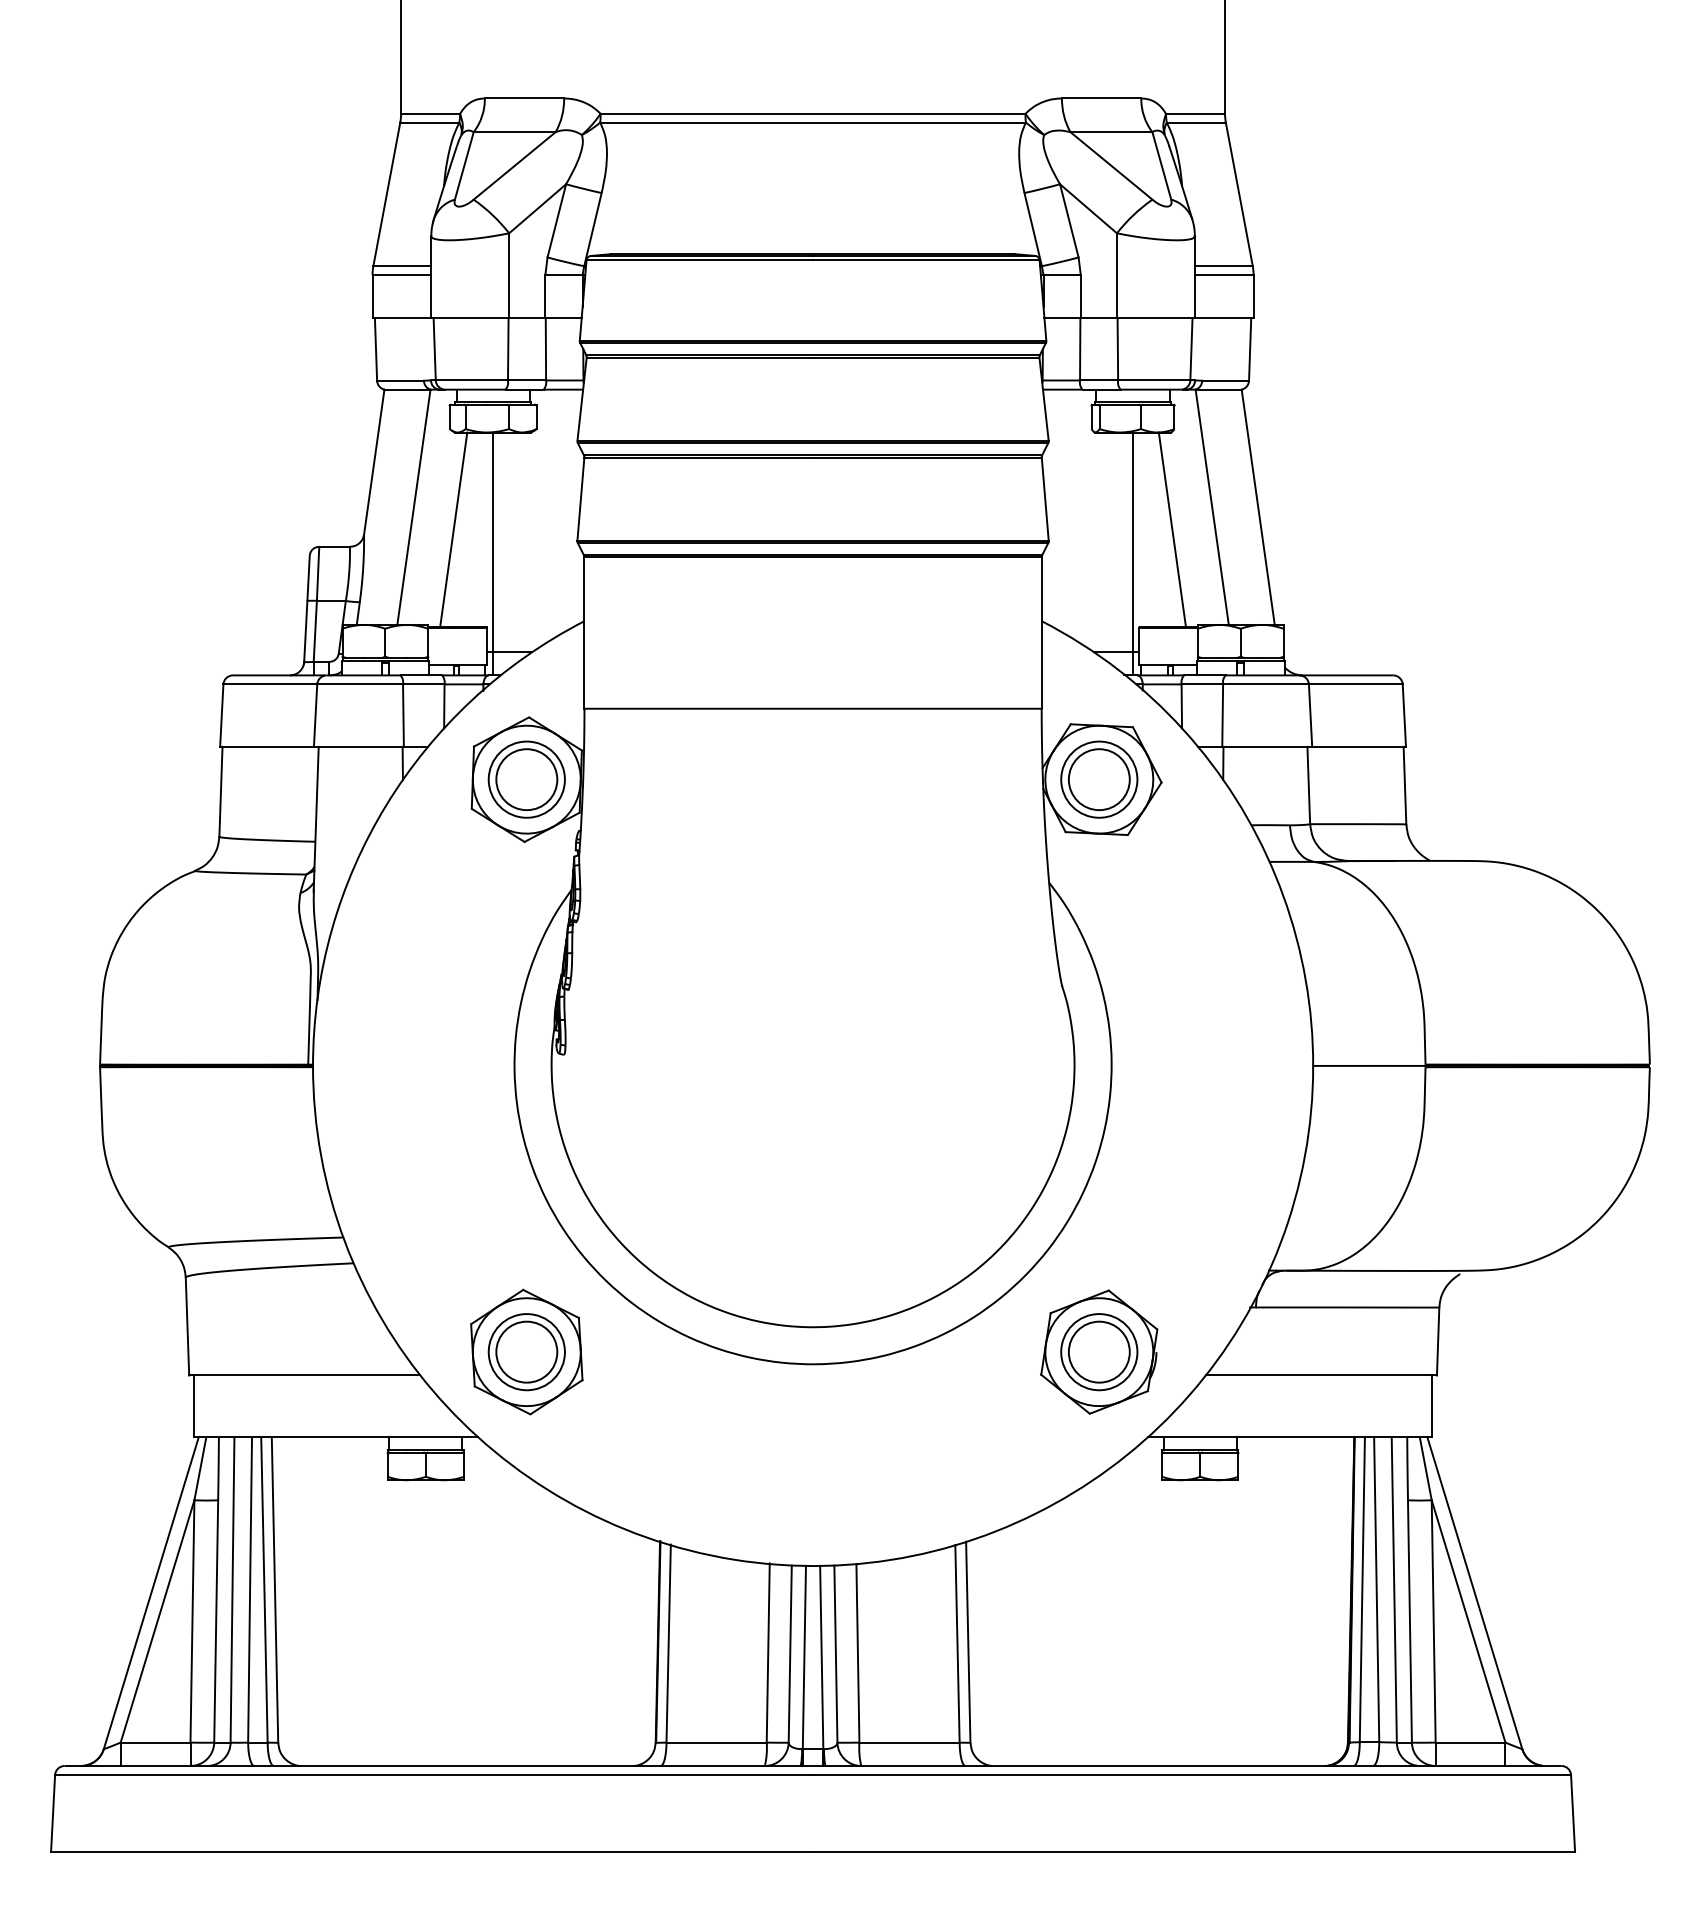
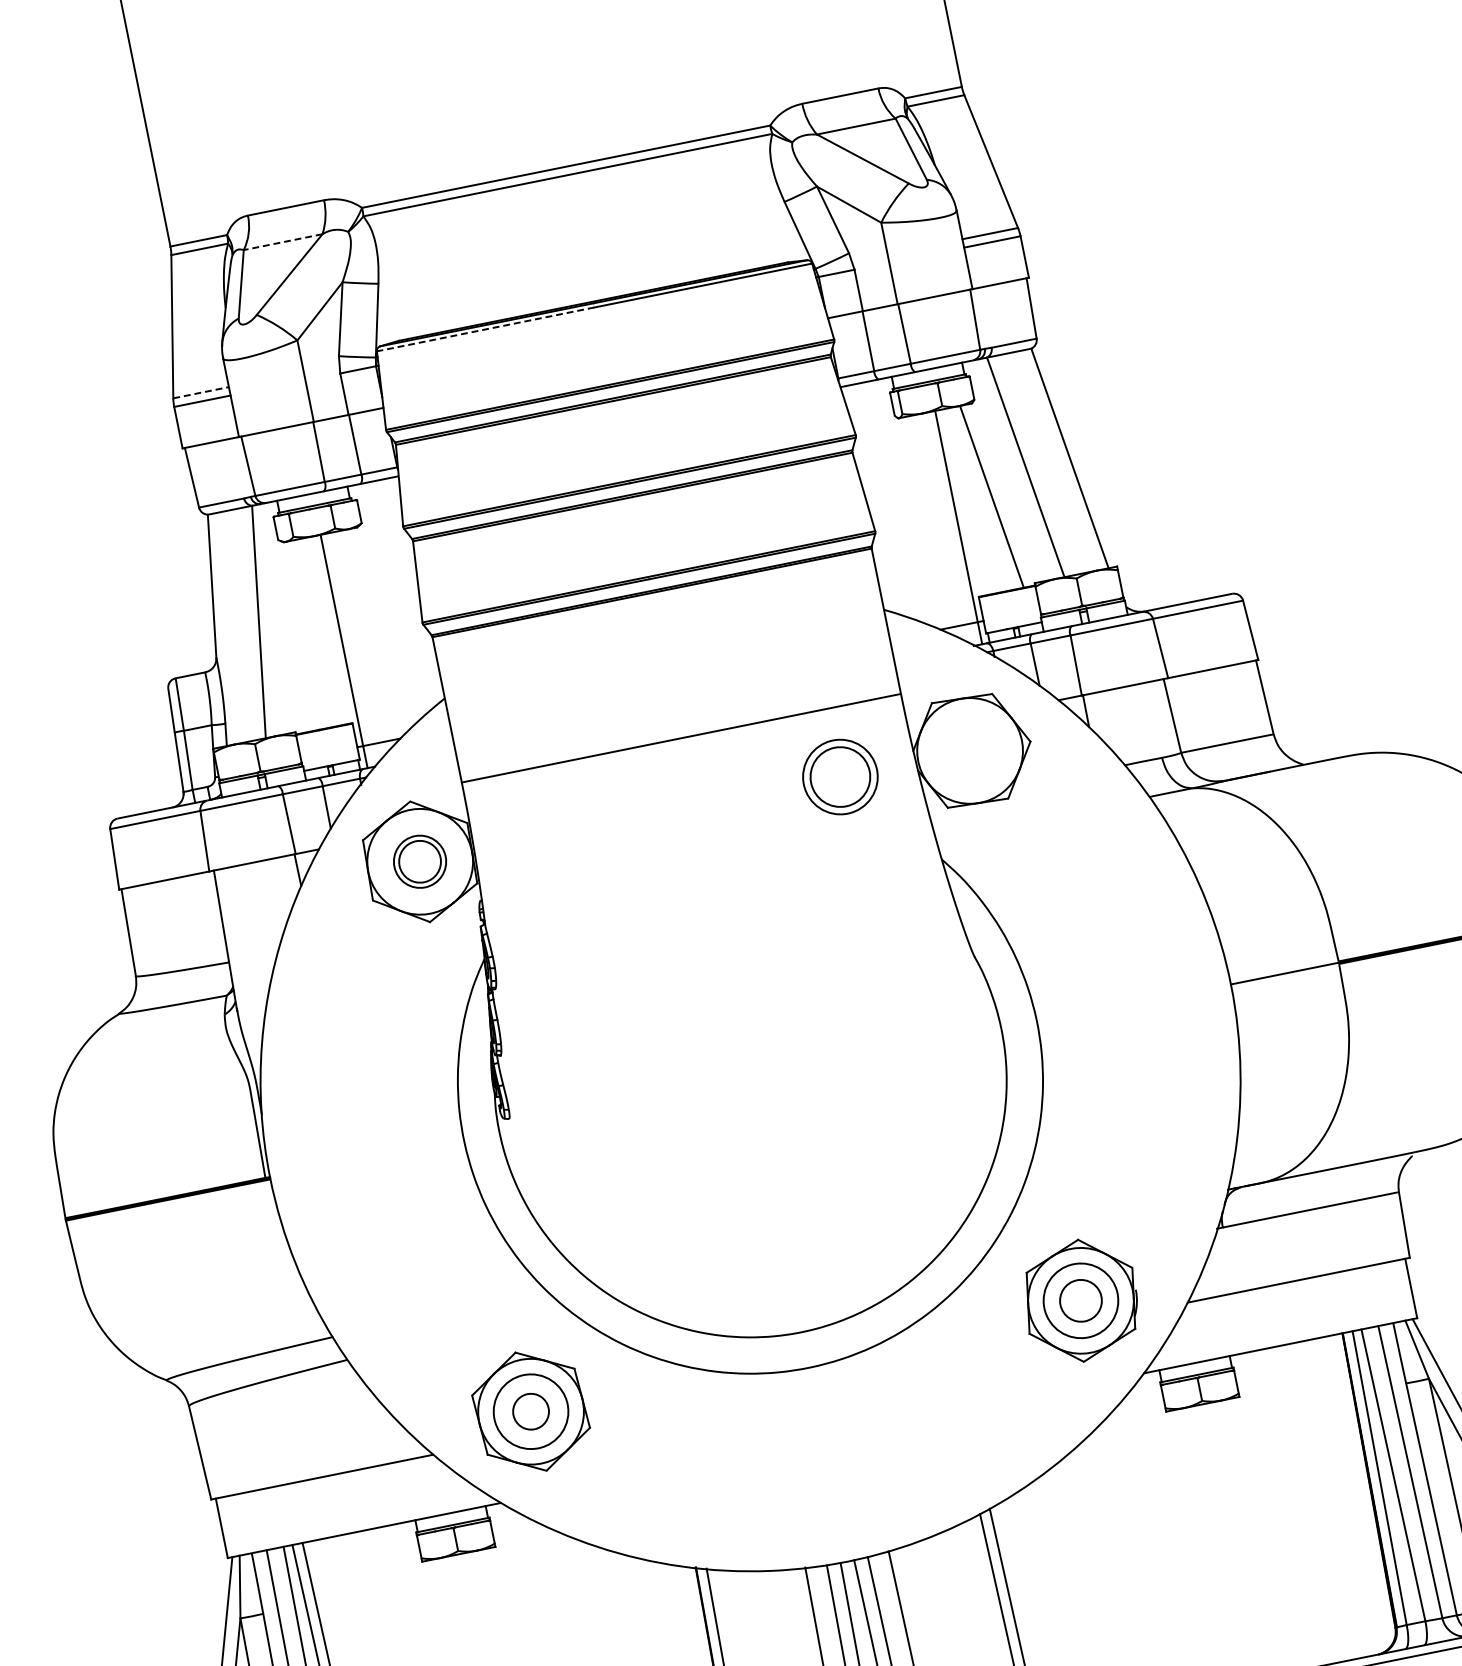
line: (514, 132) -> (282, 242), solid -> dashed
line: (699, 260) -> (485, 329), solid -> dashed
line: (402, 266) -> (201, 392), solid -> dashed
line: (453, 529) -> (301, 635), removed
part: (526, 779) -> (419, 861), size x0.7
part: (1099, 779) -> (840, 776), moved
circle: (526, 1351) -> (530, 1411), size x0.6
circle: (1098, 1351) -> (1080, 1300), size x0.7

